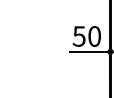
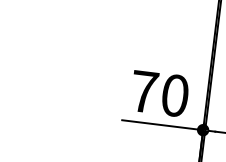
text: (78, 36) -> (142, 91), 50 -> 70

